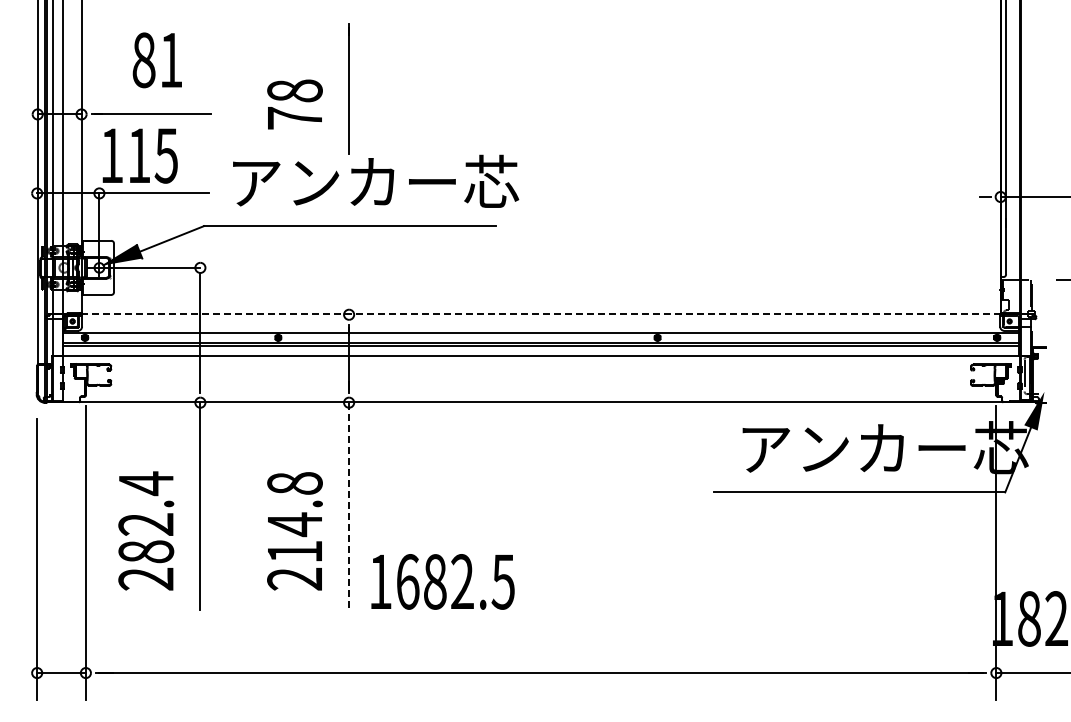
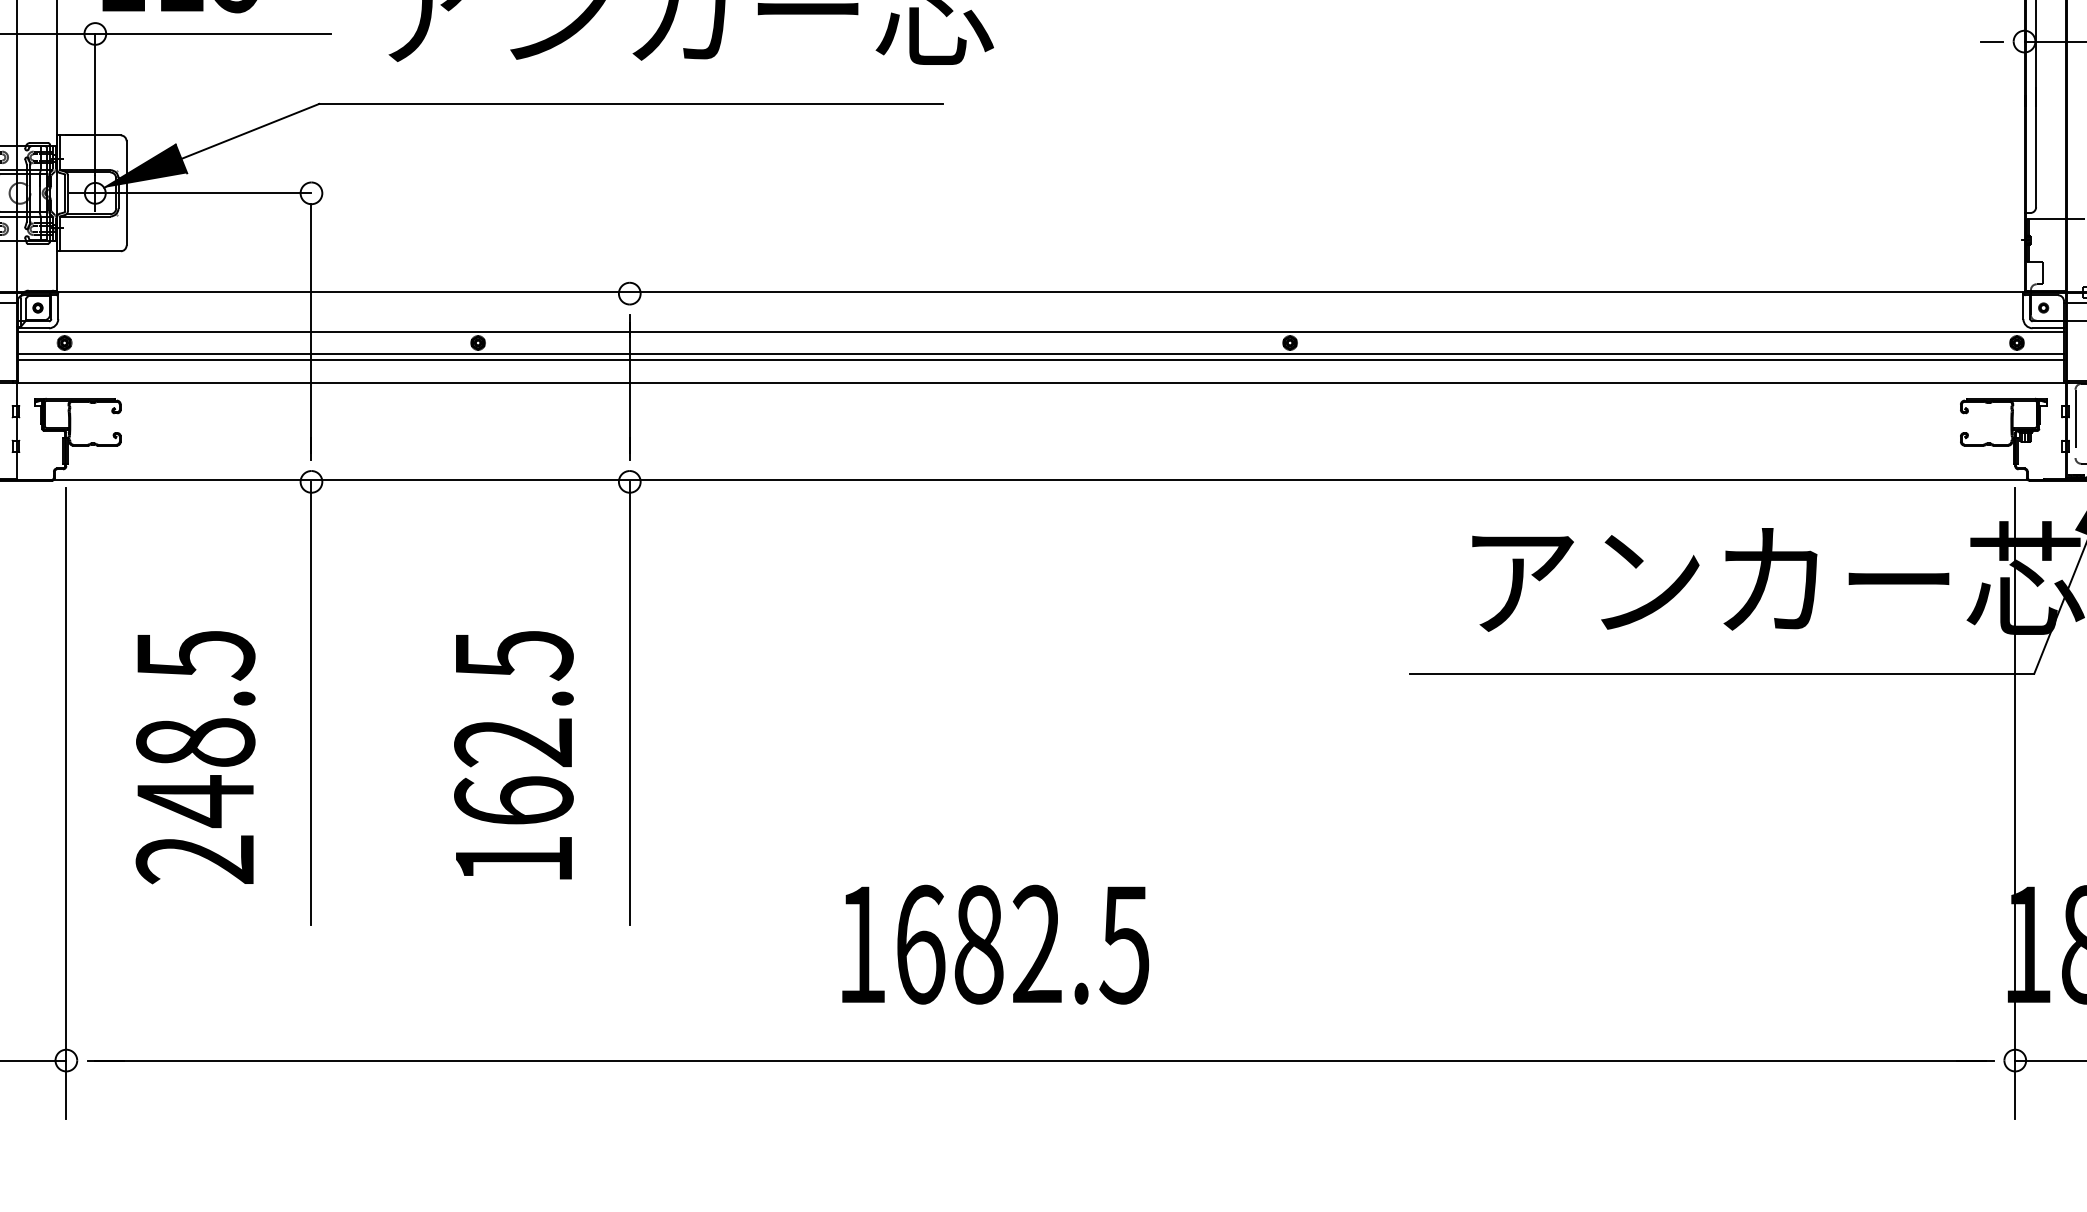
line: (541, 313) -> (1041, 290), dashed -> solid
line: (349, 506) -> (630, 704), dashed -> solid
text: (146, 517) -> (196, 727), 282.4 -> 248.5
text: (294, 531) -> (512, 757), 214.8 -> 162.5
text: (442, 581) -> (994, 943), moved

